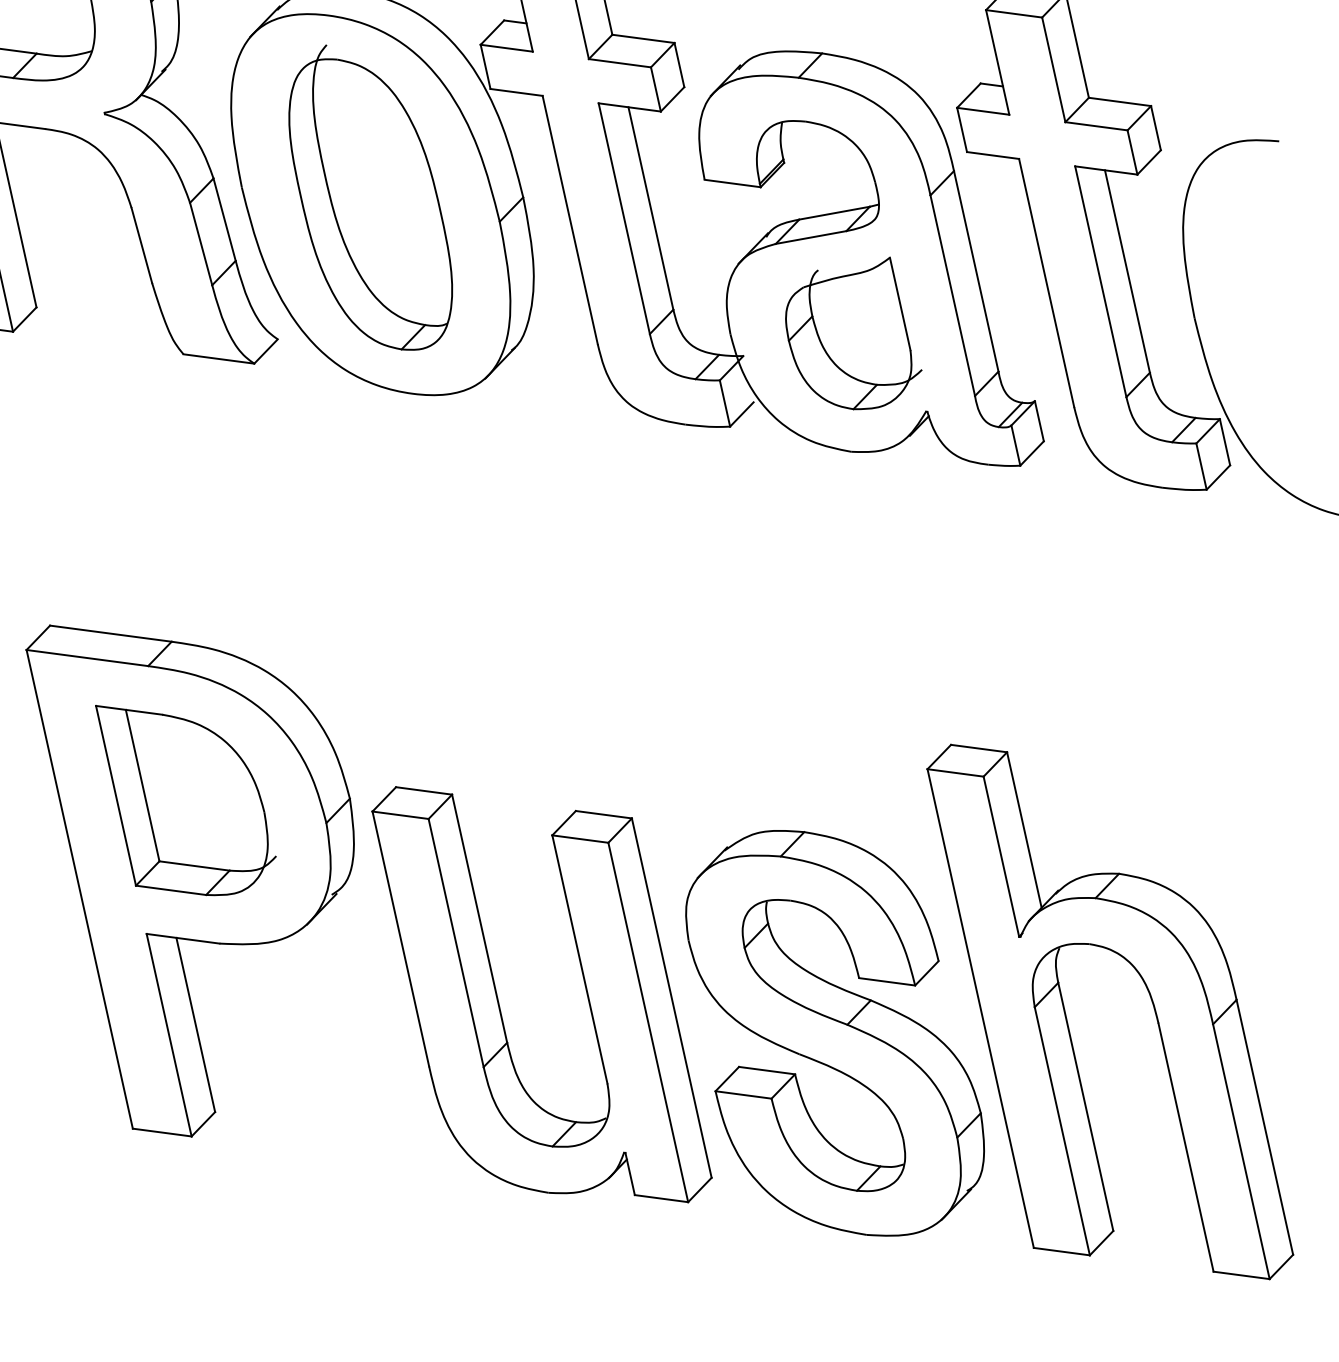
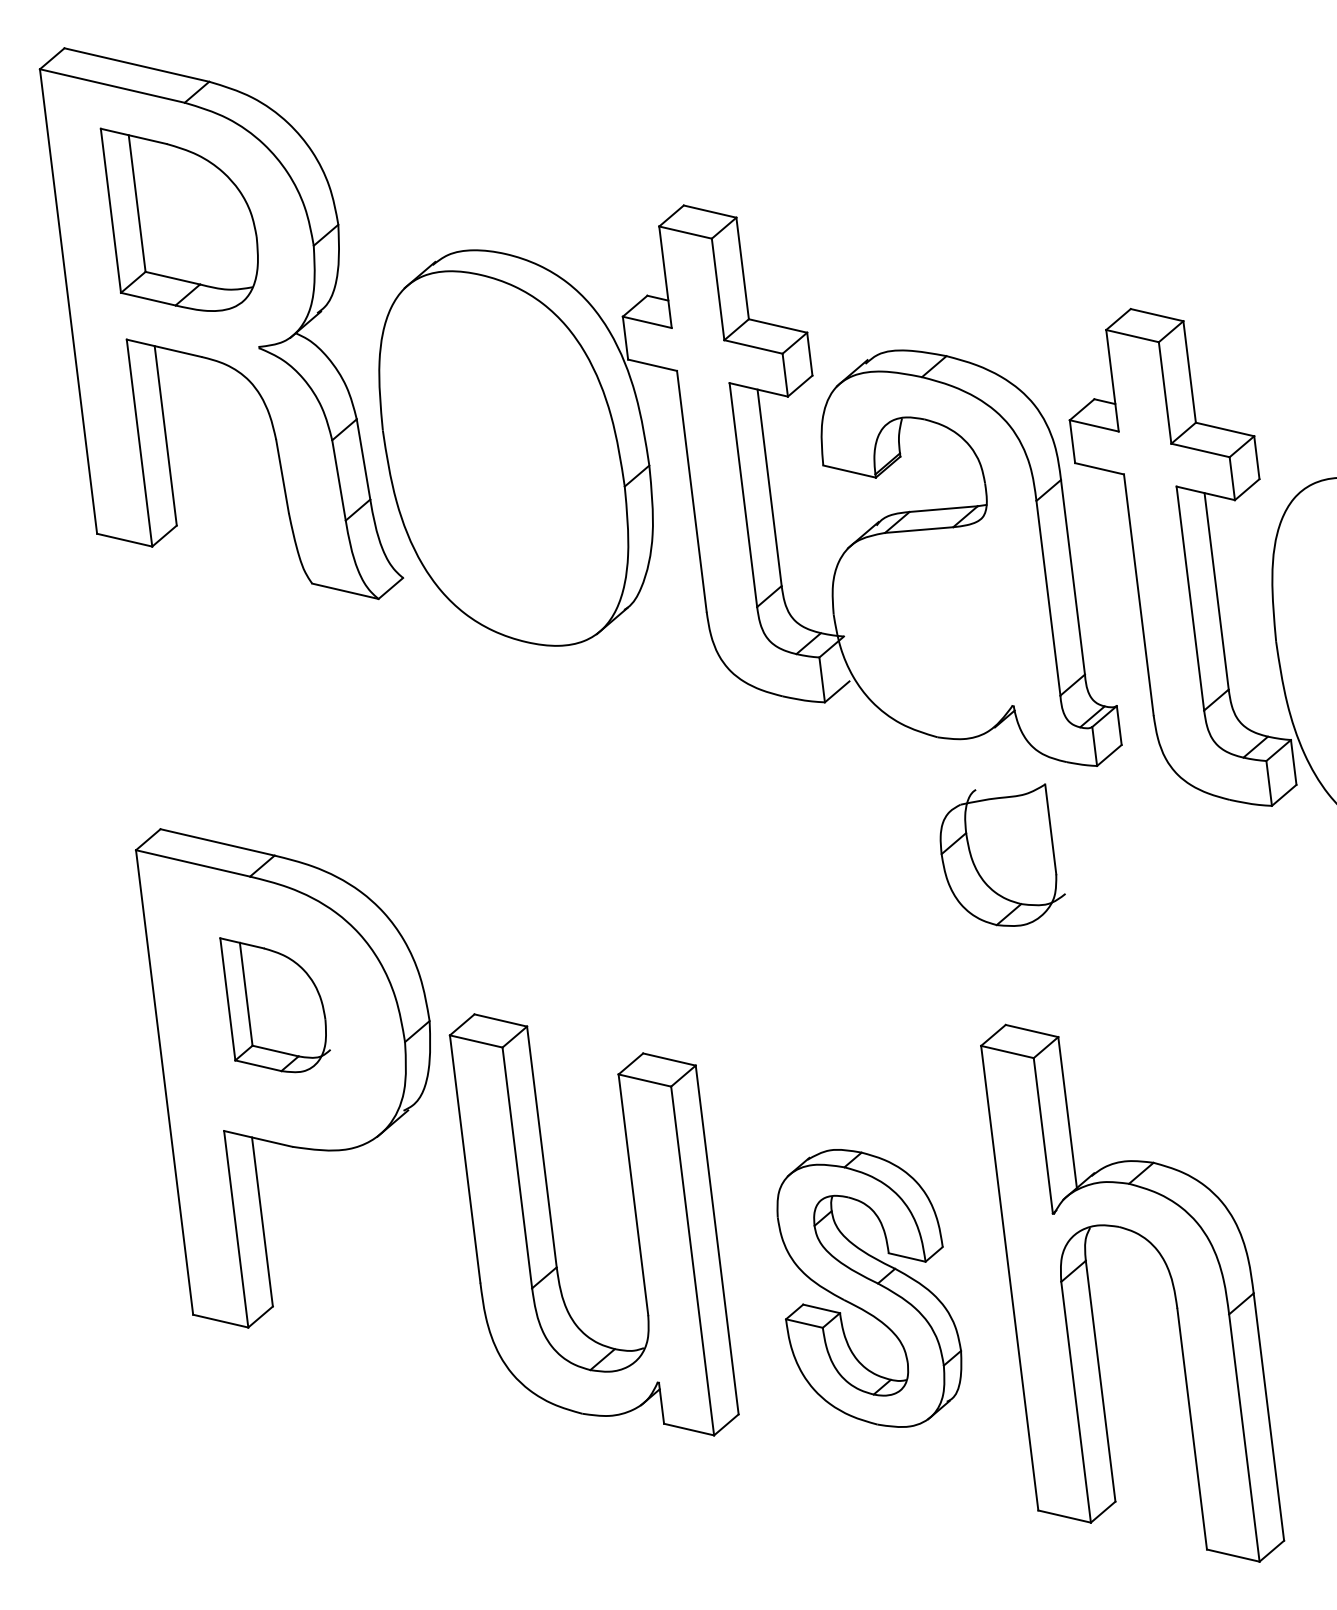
part: (369, 197) -> (503, 451), removed
part: (852, 335) -> (1002, 854), moved
part: (186, 796) -> (274, 1004), size x0.7
part: (835, 1033) -> (869, 1288), size x0.7

